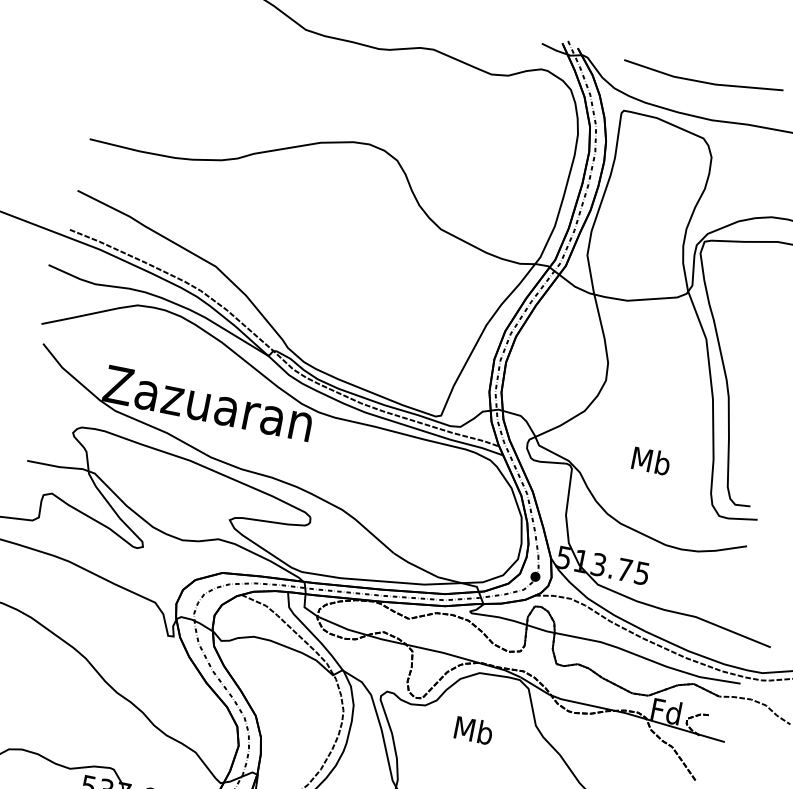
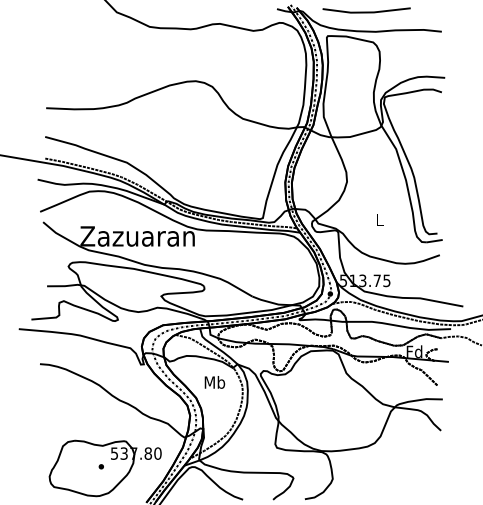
text: (650, 460) -> (379, 219), Mb -> L
text: (473, 730) -> (214, 382), moved

